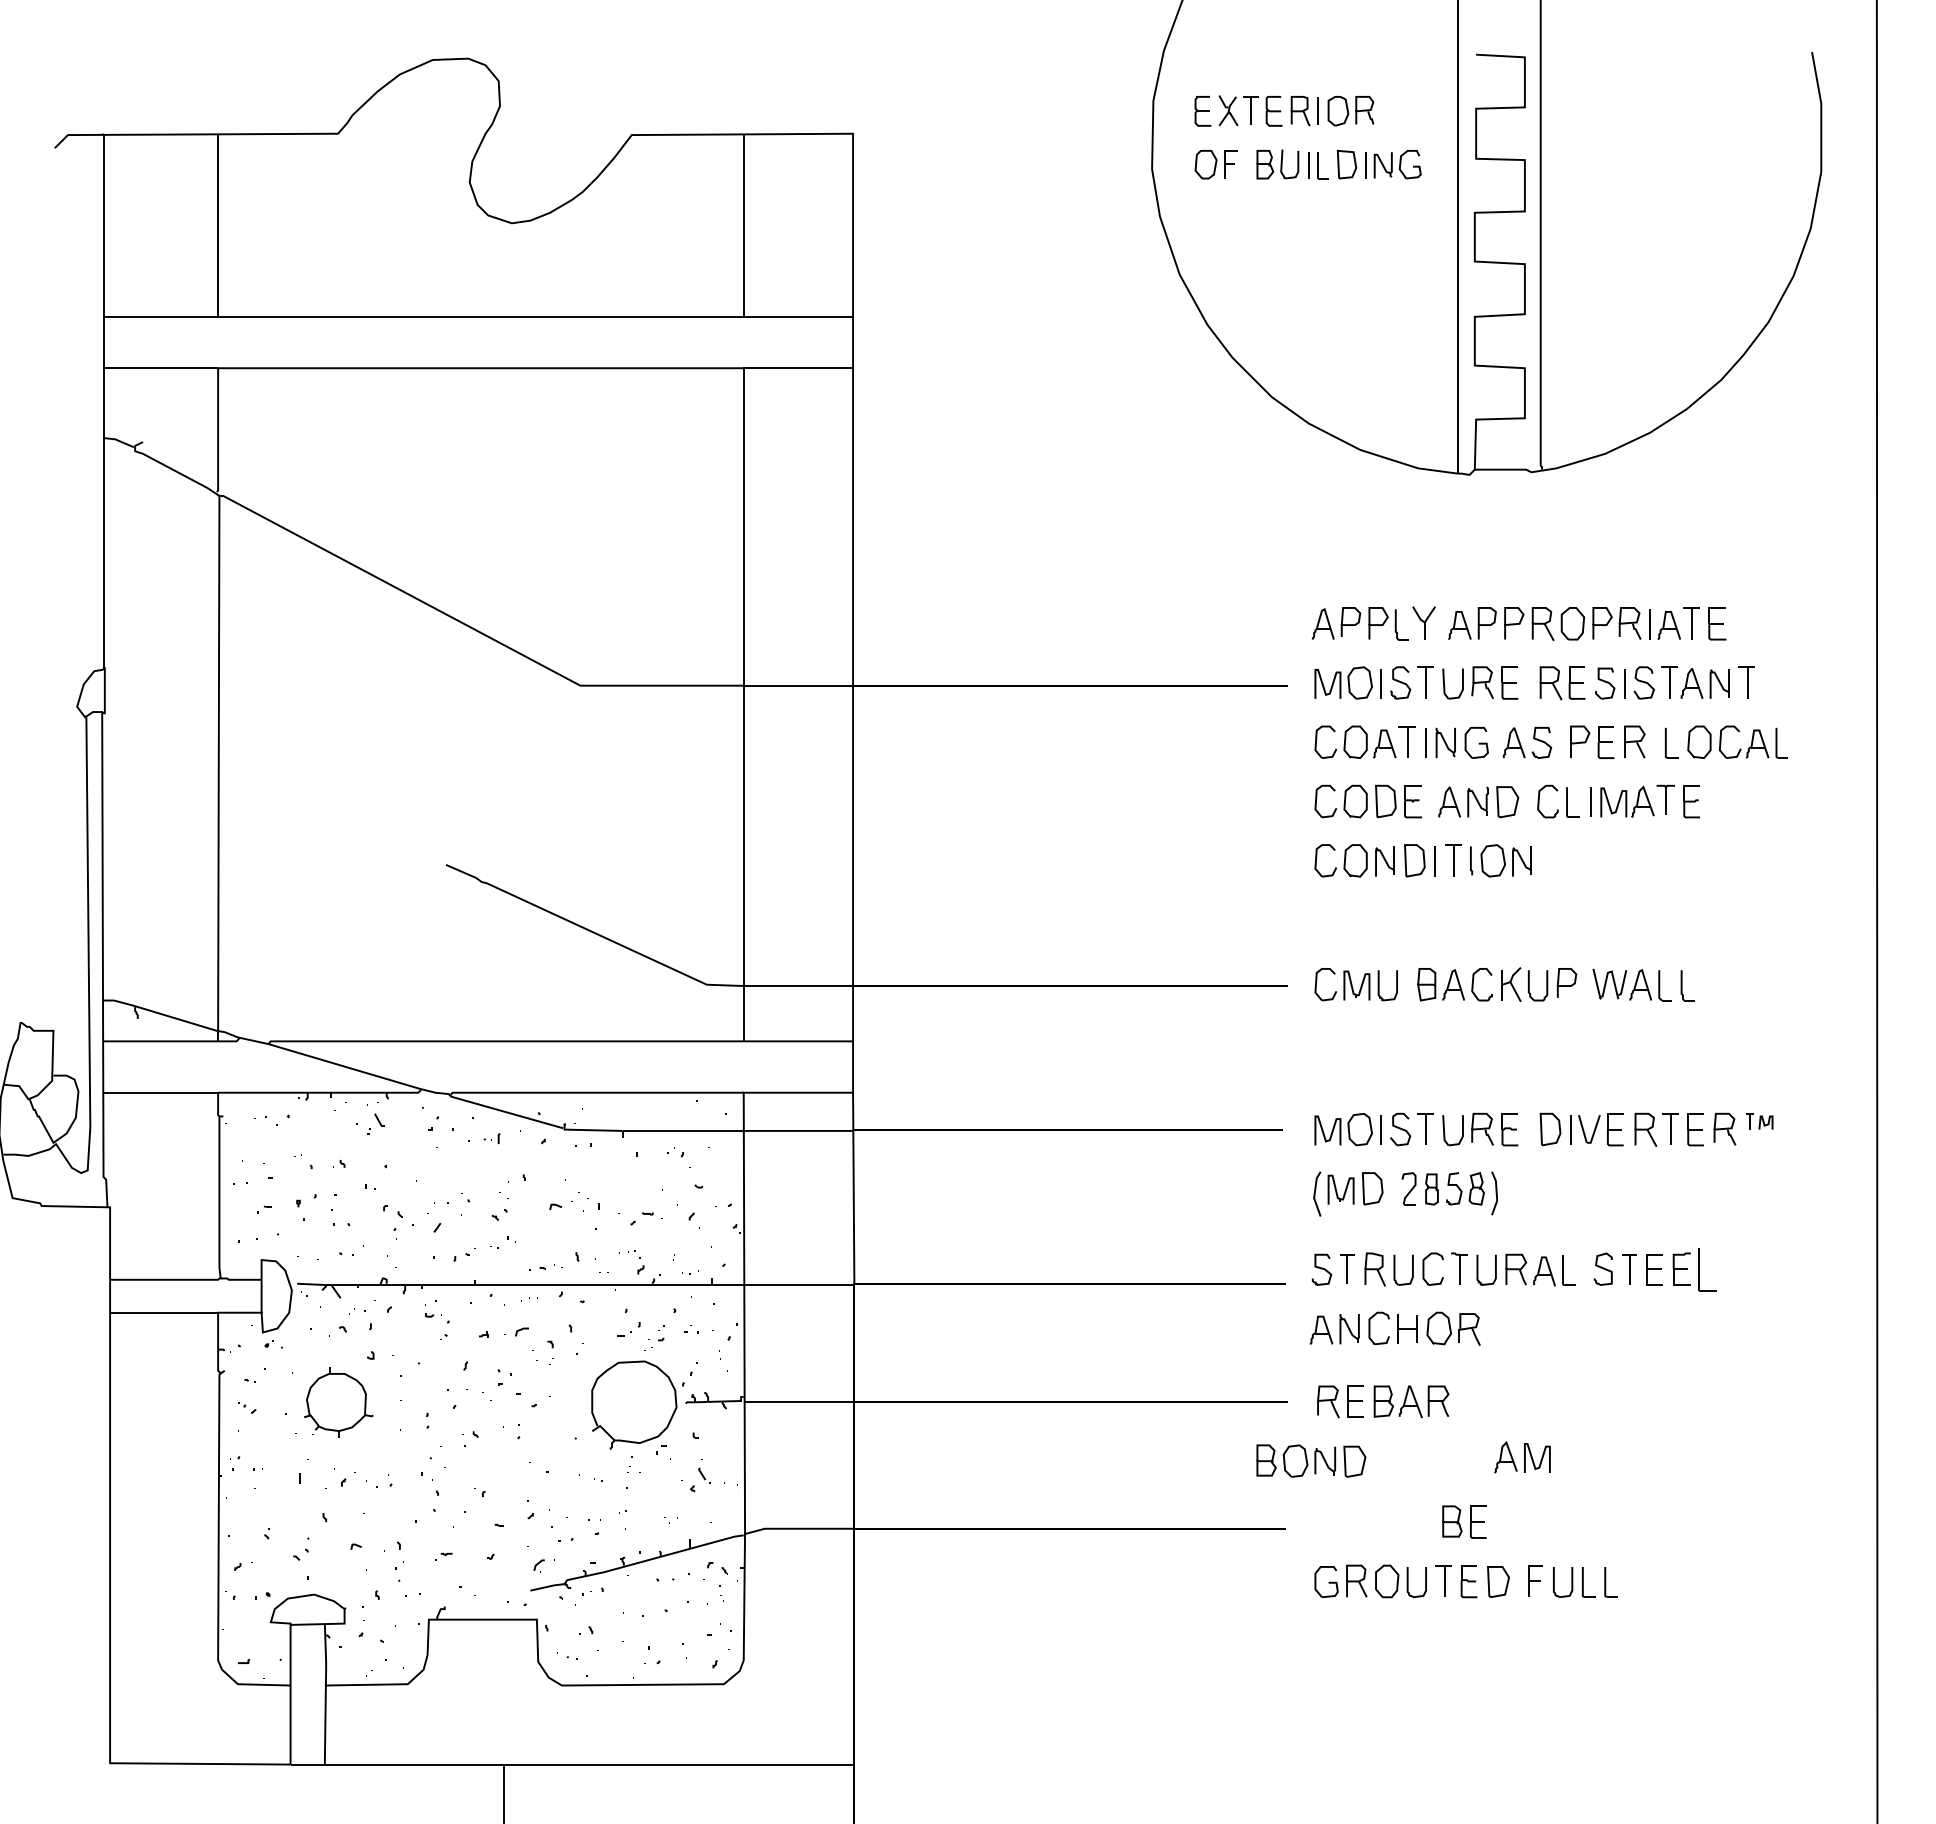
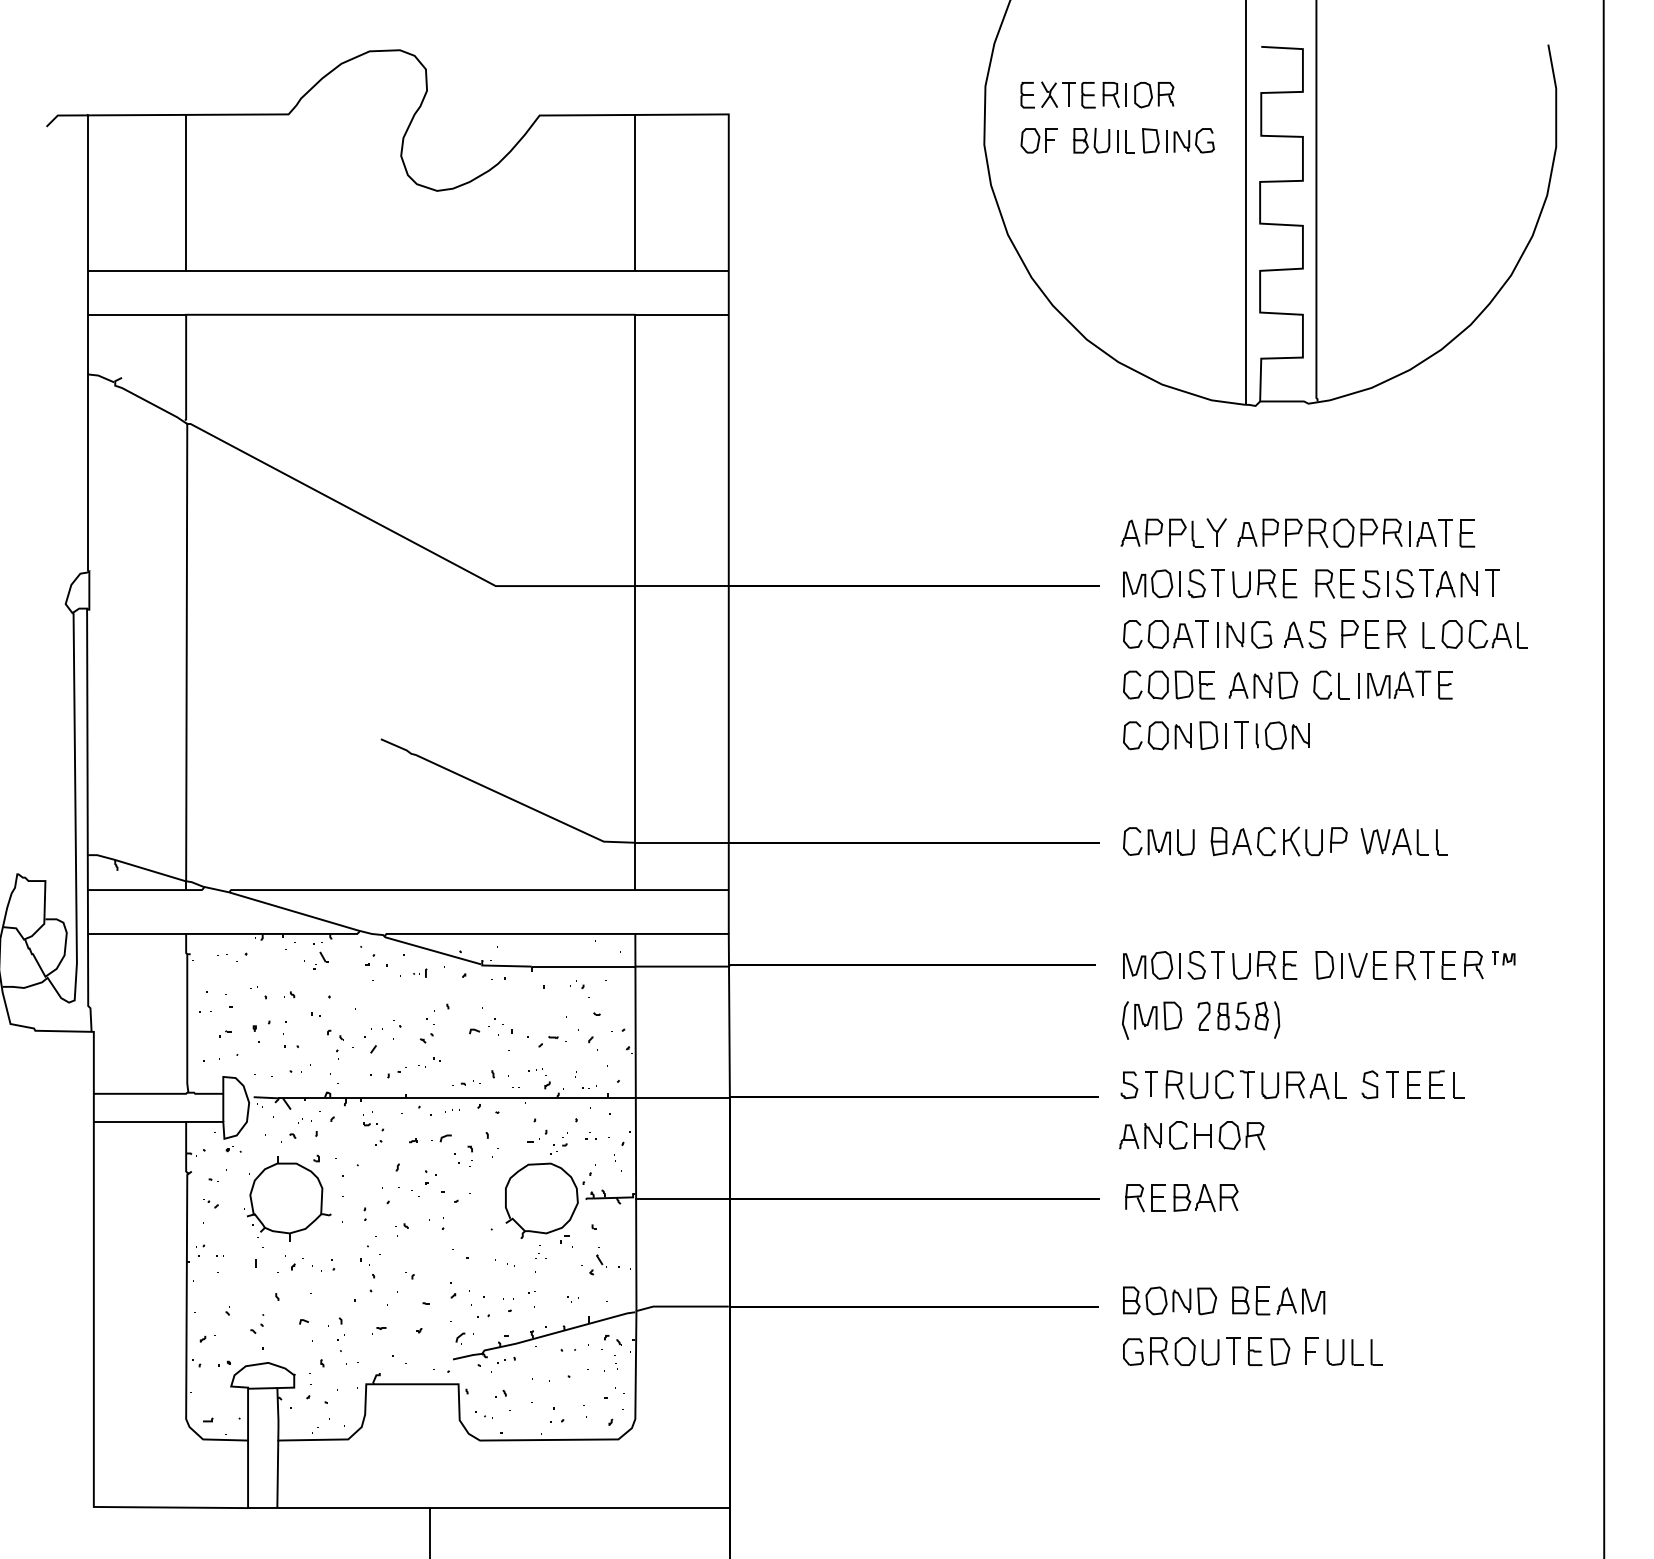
part: (1707, 1270) -> (1458, 1085), size x0.71
part: (338, 1402) -> (289, 1198), size x1.43
part: (1522, 1457) -> (1300, 1301), moved
part: (1311, 1460) -> (1170, 1300), moved

